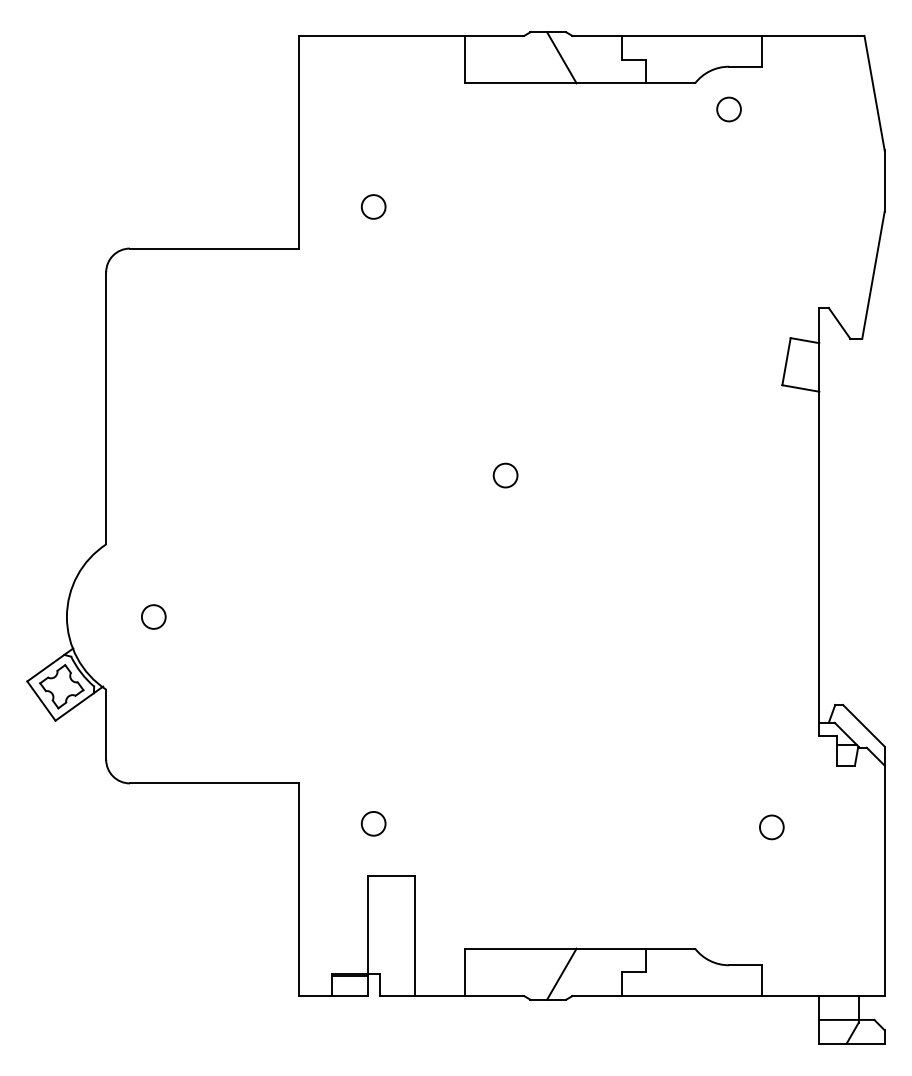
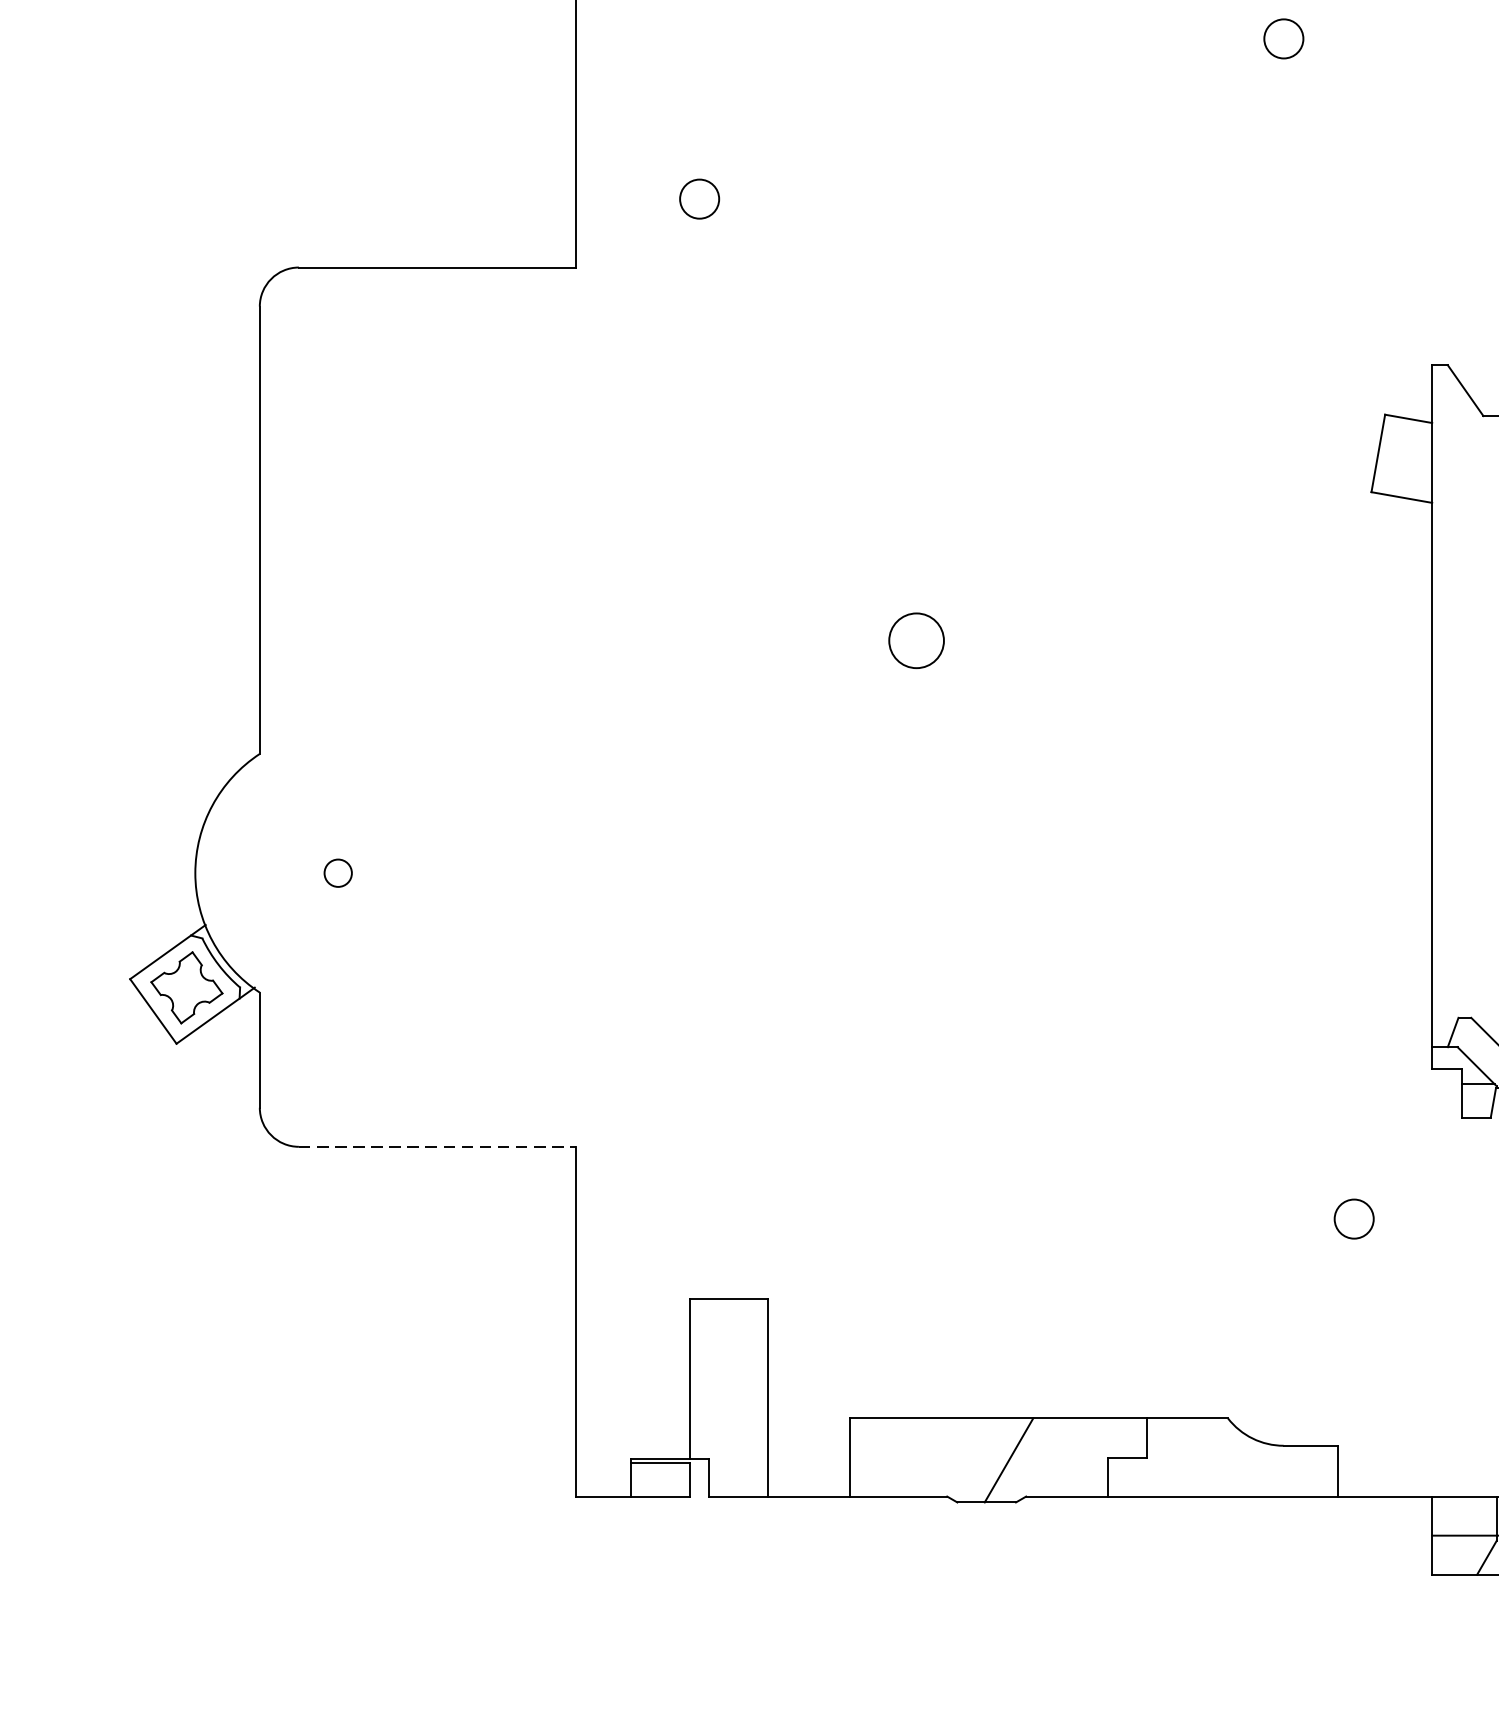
circle: (505, 475) -> (916, 640), size x1.4
circle: (153, 616) -> (337, 872), size x0.7
line: (214, 783) -> (437, 1146), solid -> dashed
circle: (373, 823) -> (699, 1212), removed

